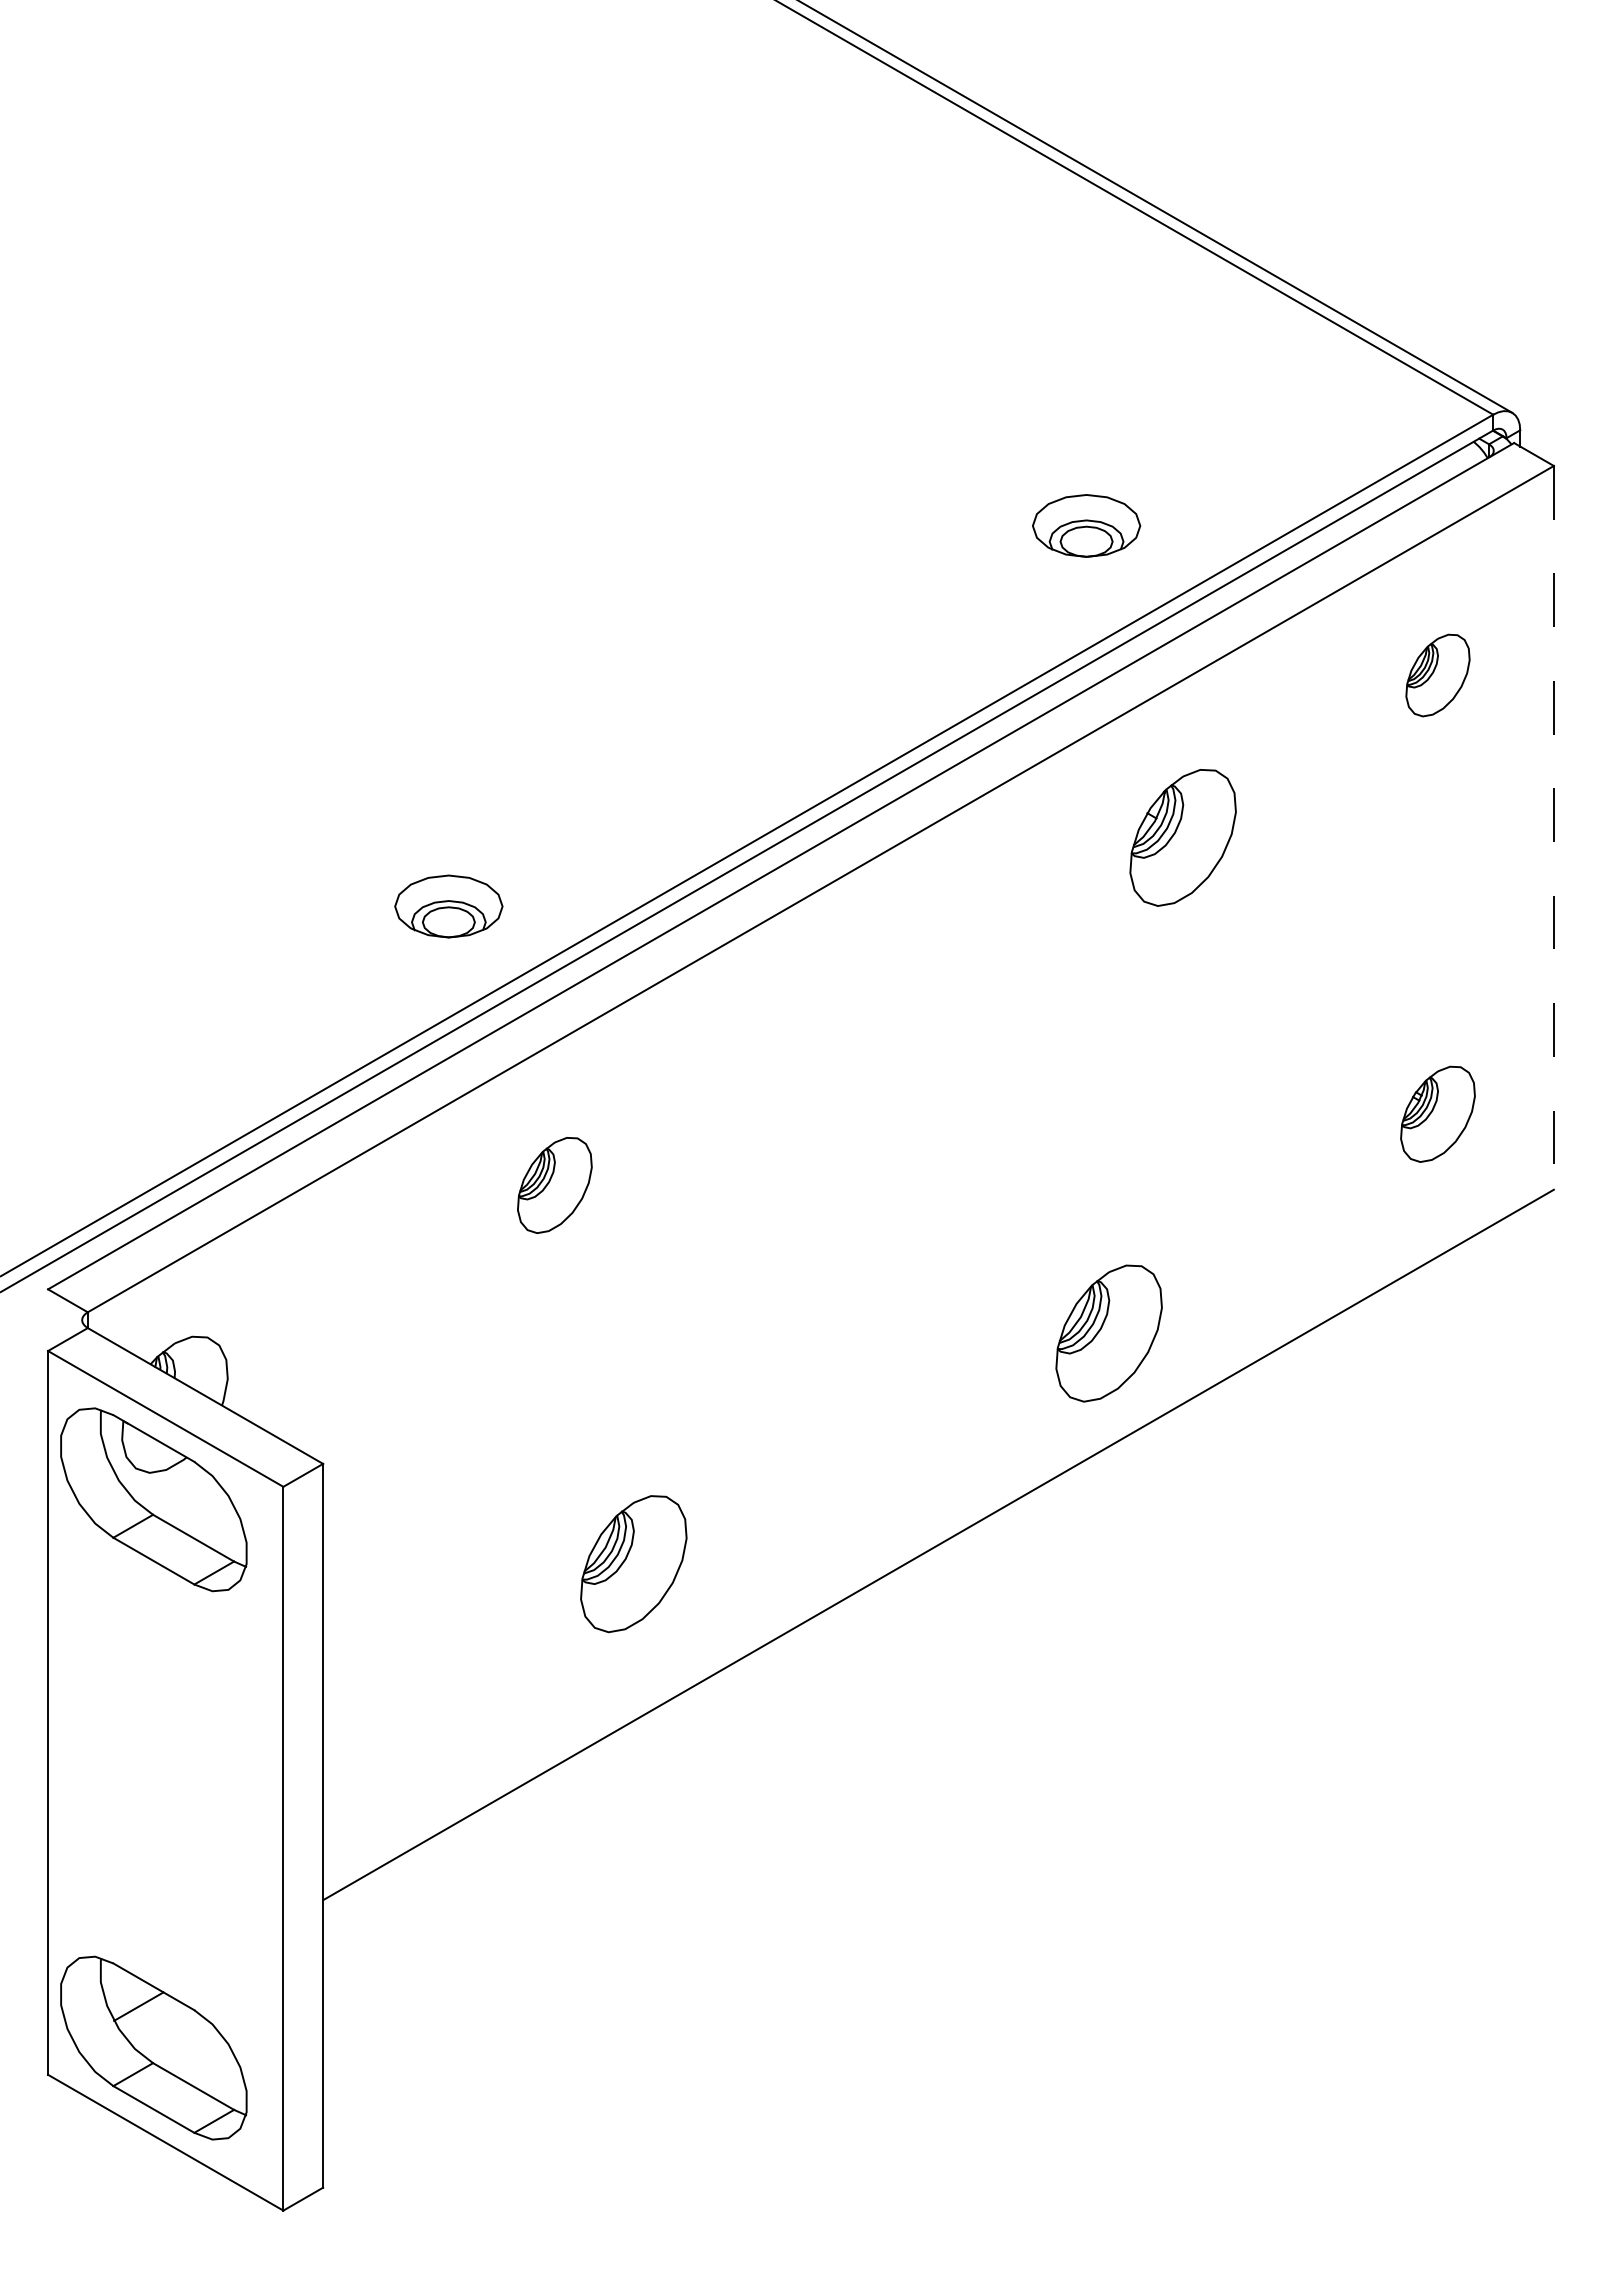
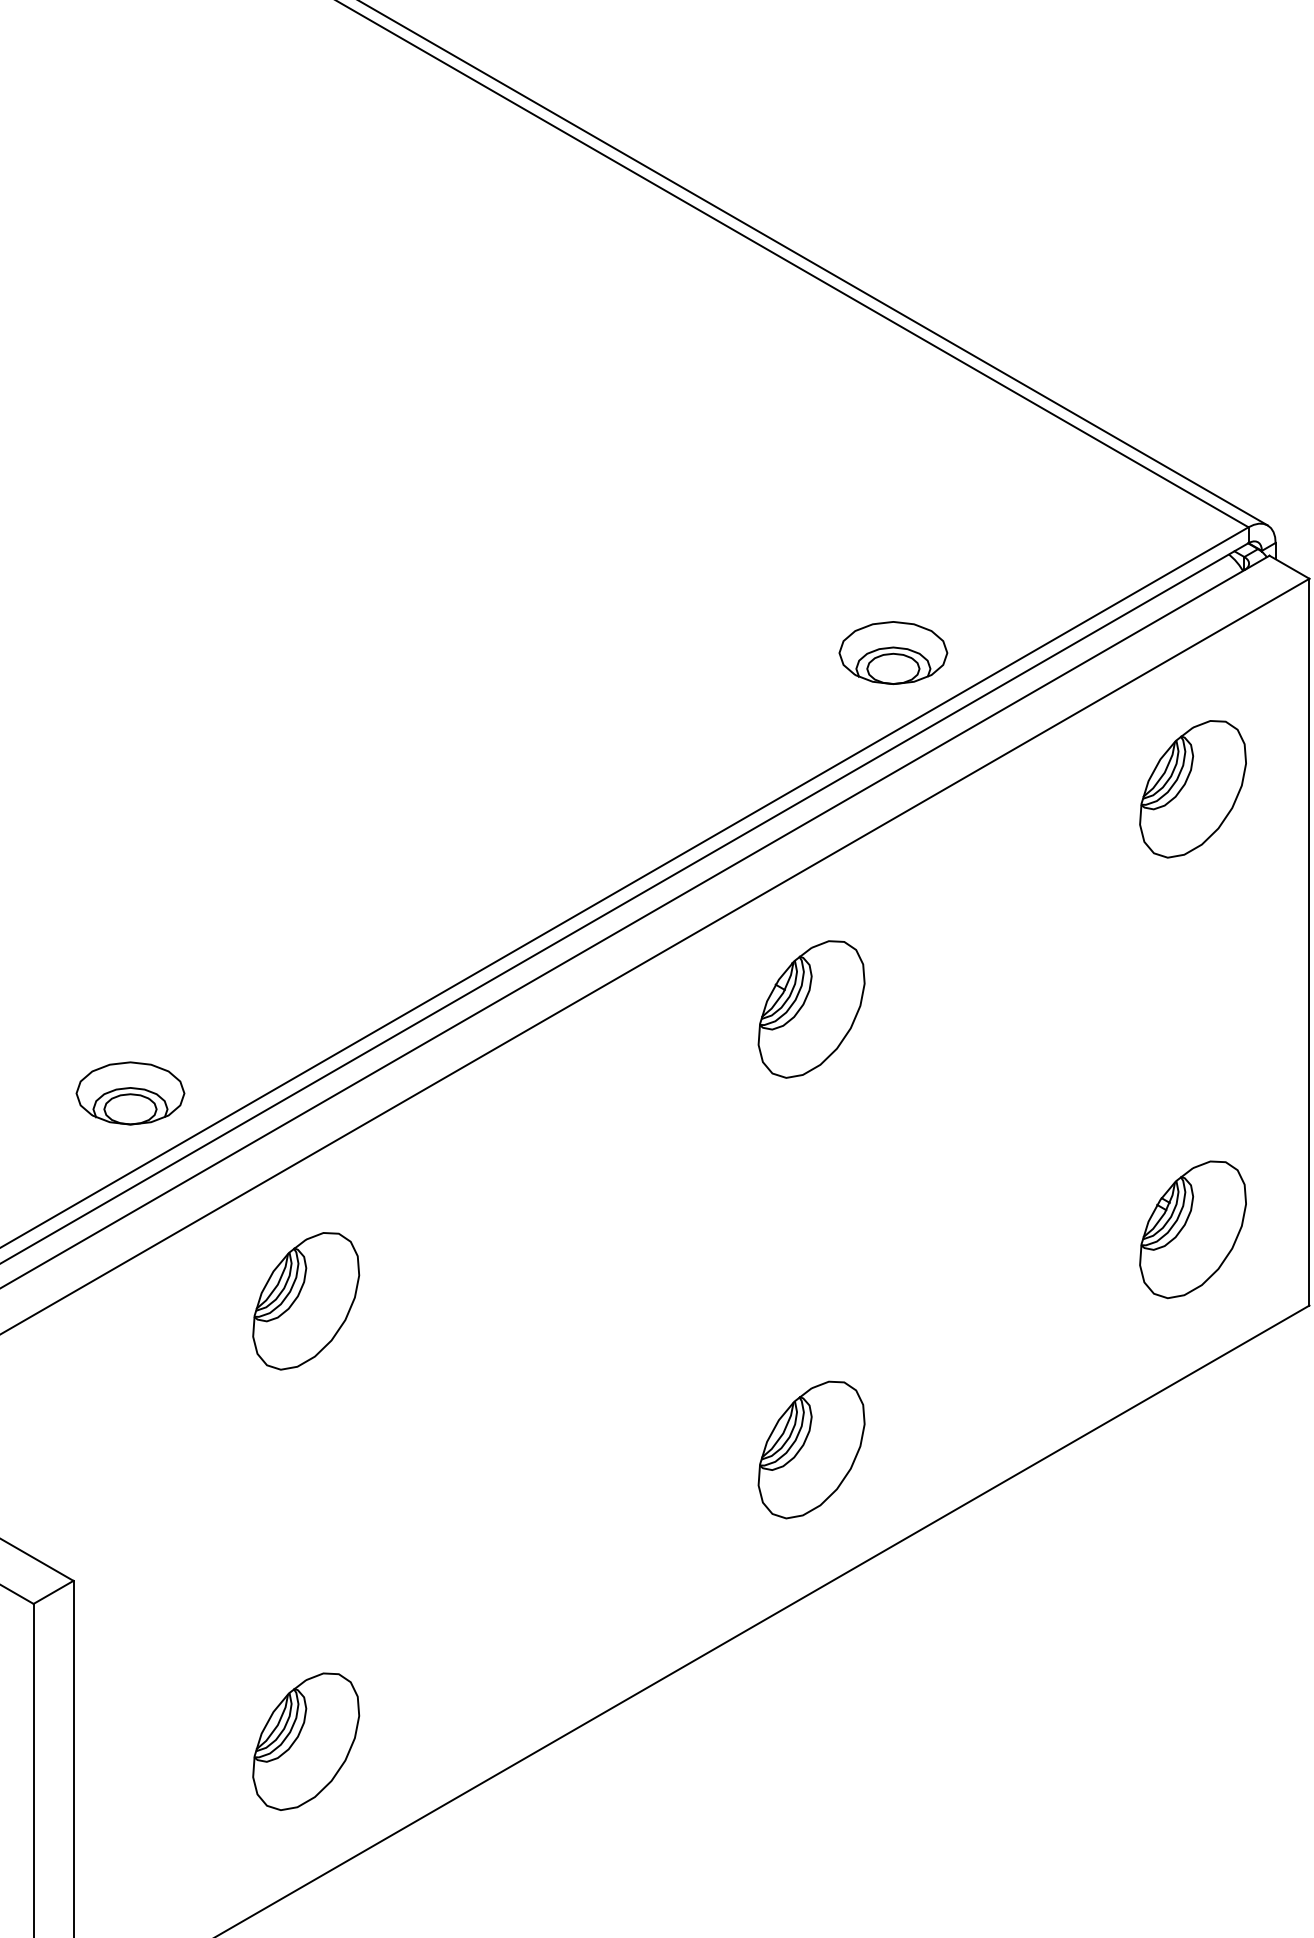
part: (1086, 525) -> (893, 652), moved
part: (1437, 675) -> (1192, 789), size x1.67
line: (1553, 827) -> (1309, 941), dashed -> solid
part: (1182, 837) -> (810, 1009), moved
part: (448, 906) -> (130, 1093), moved
part: (1437, 1114) -> (1192, 1230), size x1.43
part: (554, 1185) -> (305, 1301), size x1.43
part: (1108, 1333) -> (810, 1449), moved
part: (633, 1564) -> (305, 1742), moved

